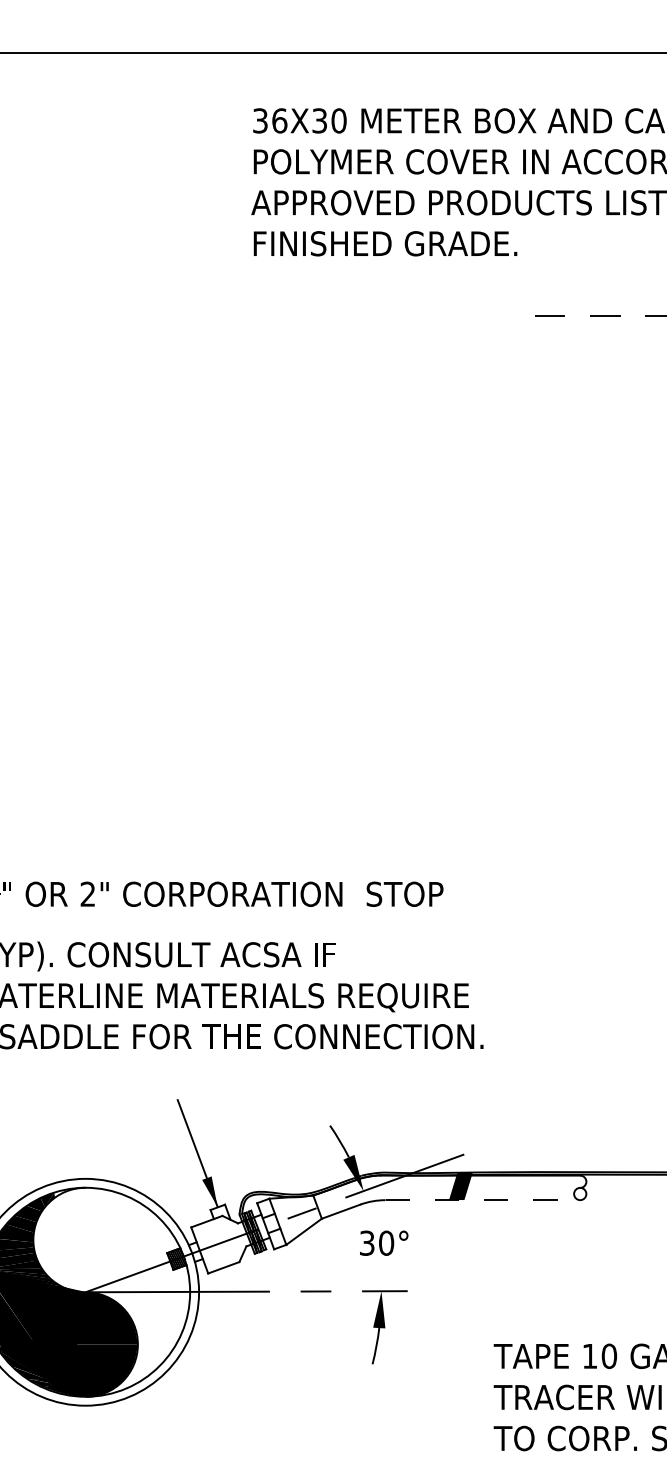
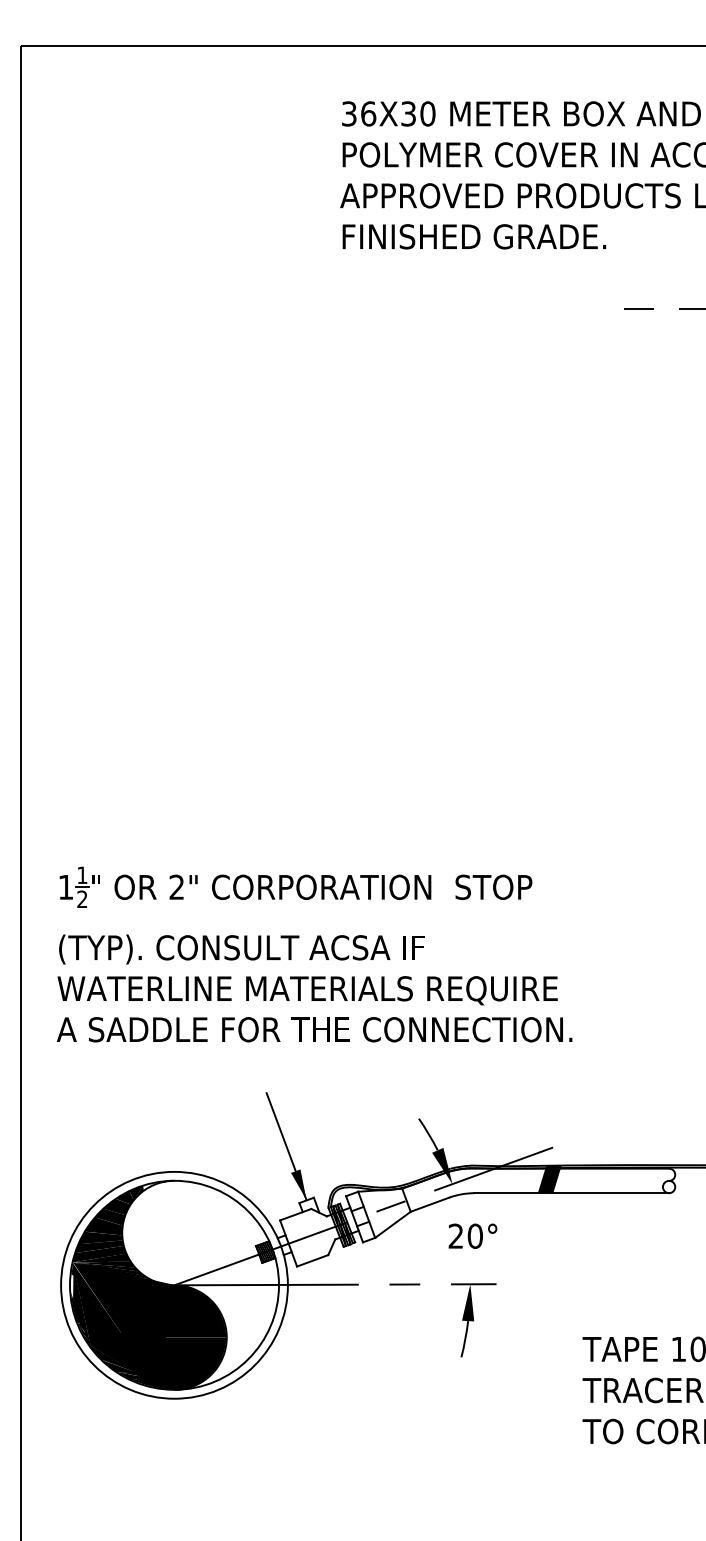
line: (483, 1200) -> (572, 1193), dashed -> solid
text: (366, 1242) -> (455, 1235), 30° -> 20°

